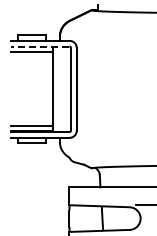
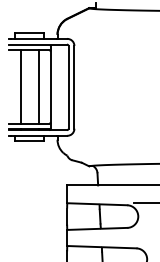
line: (39, 46) -> (37, 44), dashed -> solid
line: (22, 88) -> (20, 86), added
line: (40, 88) -> (38, 86), added

